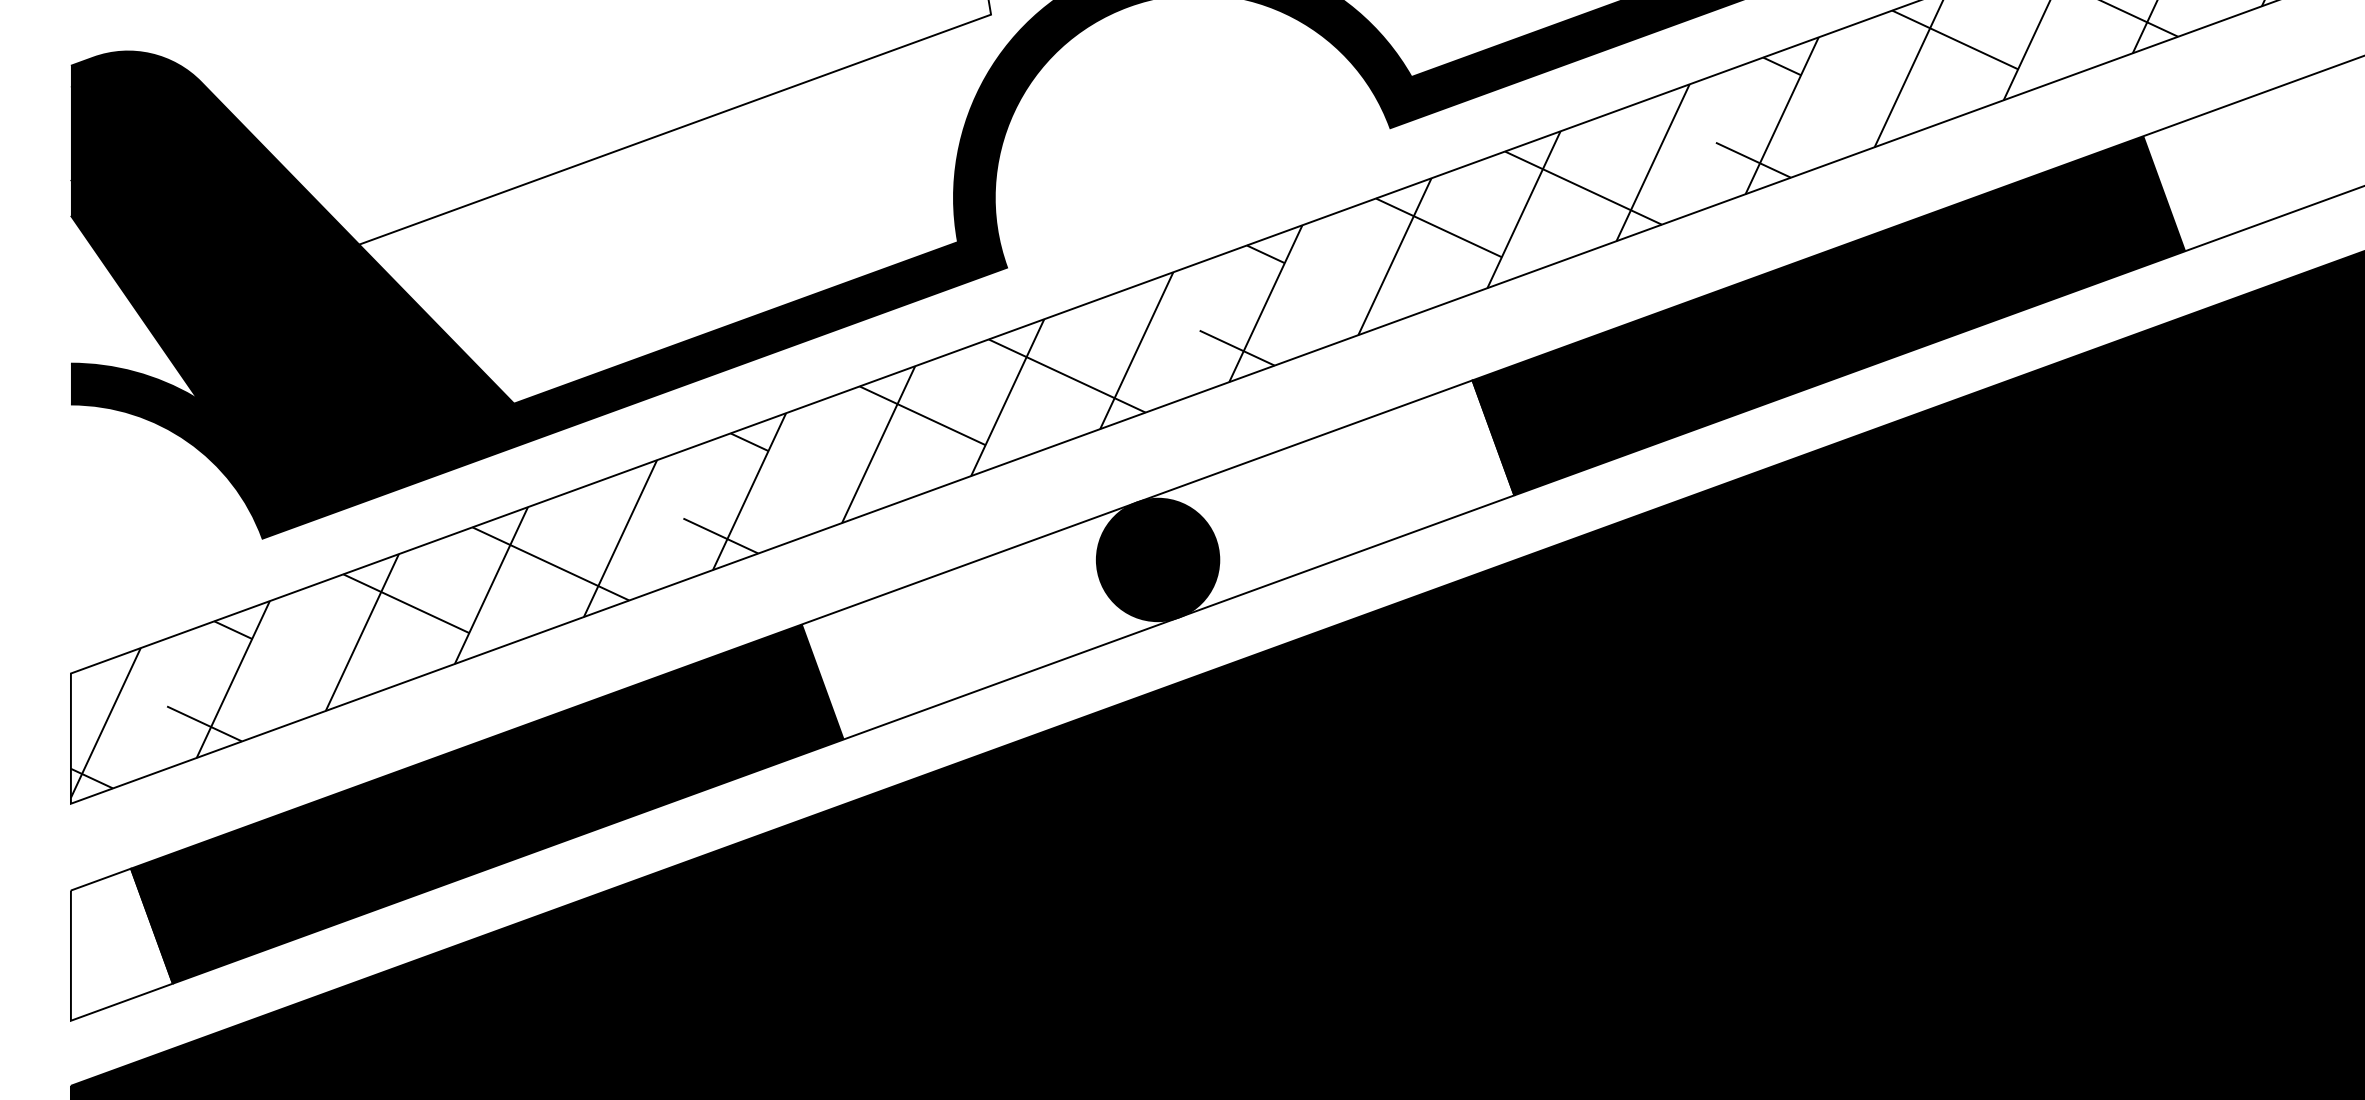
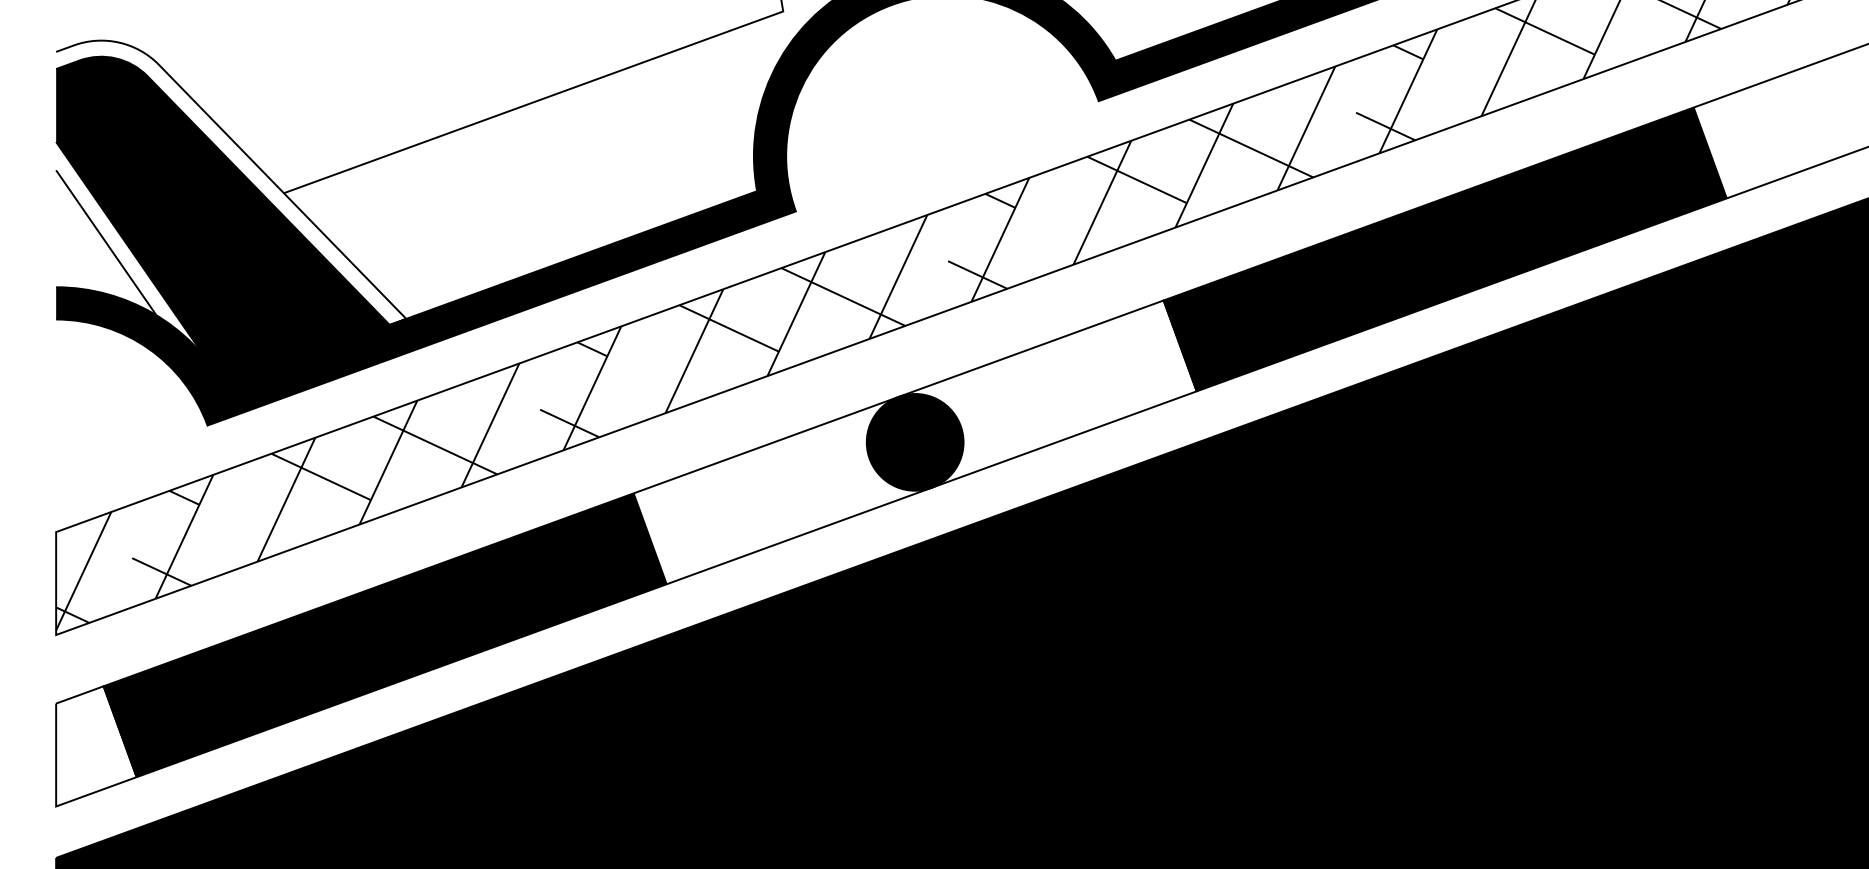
fill: (292, 231) -> (231, 182), removed
fill: (164, 315) -> (130, 249), removed

